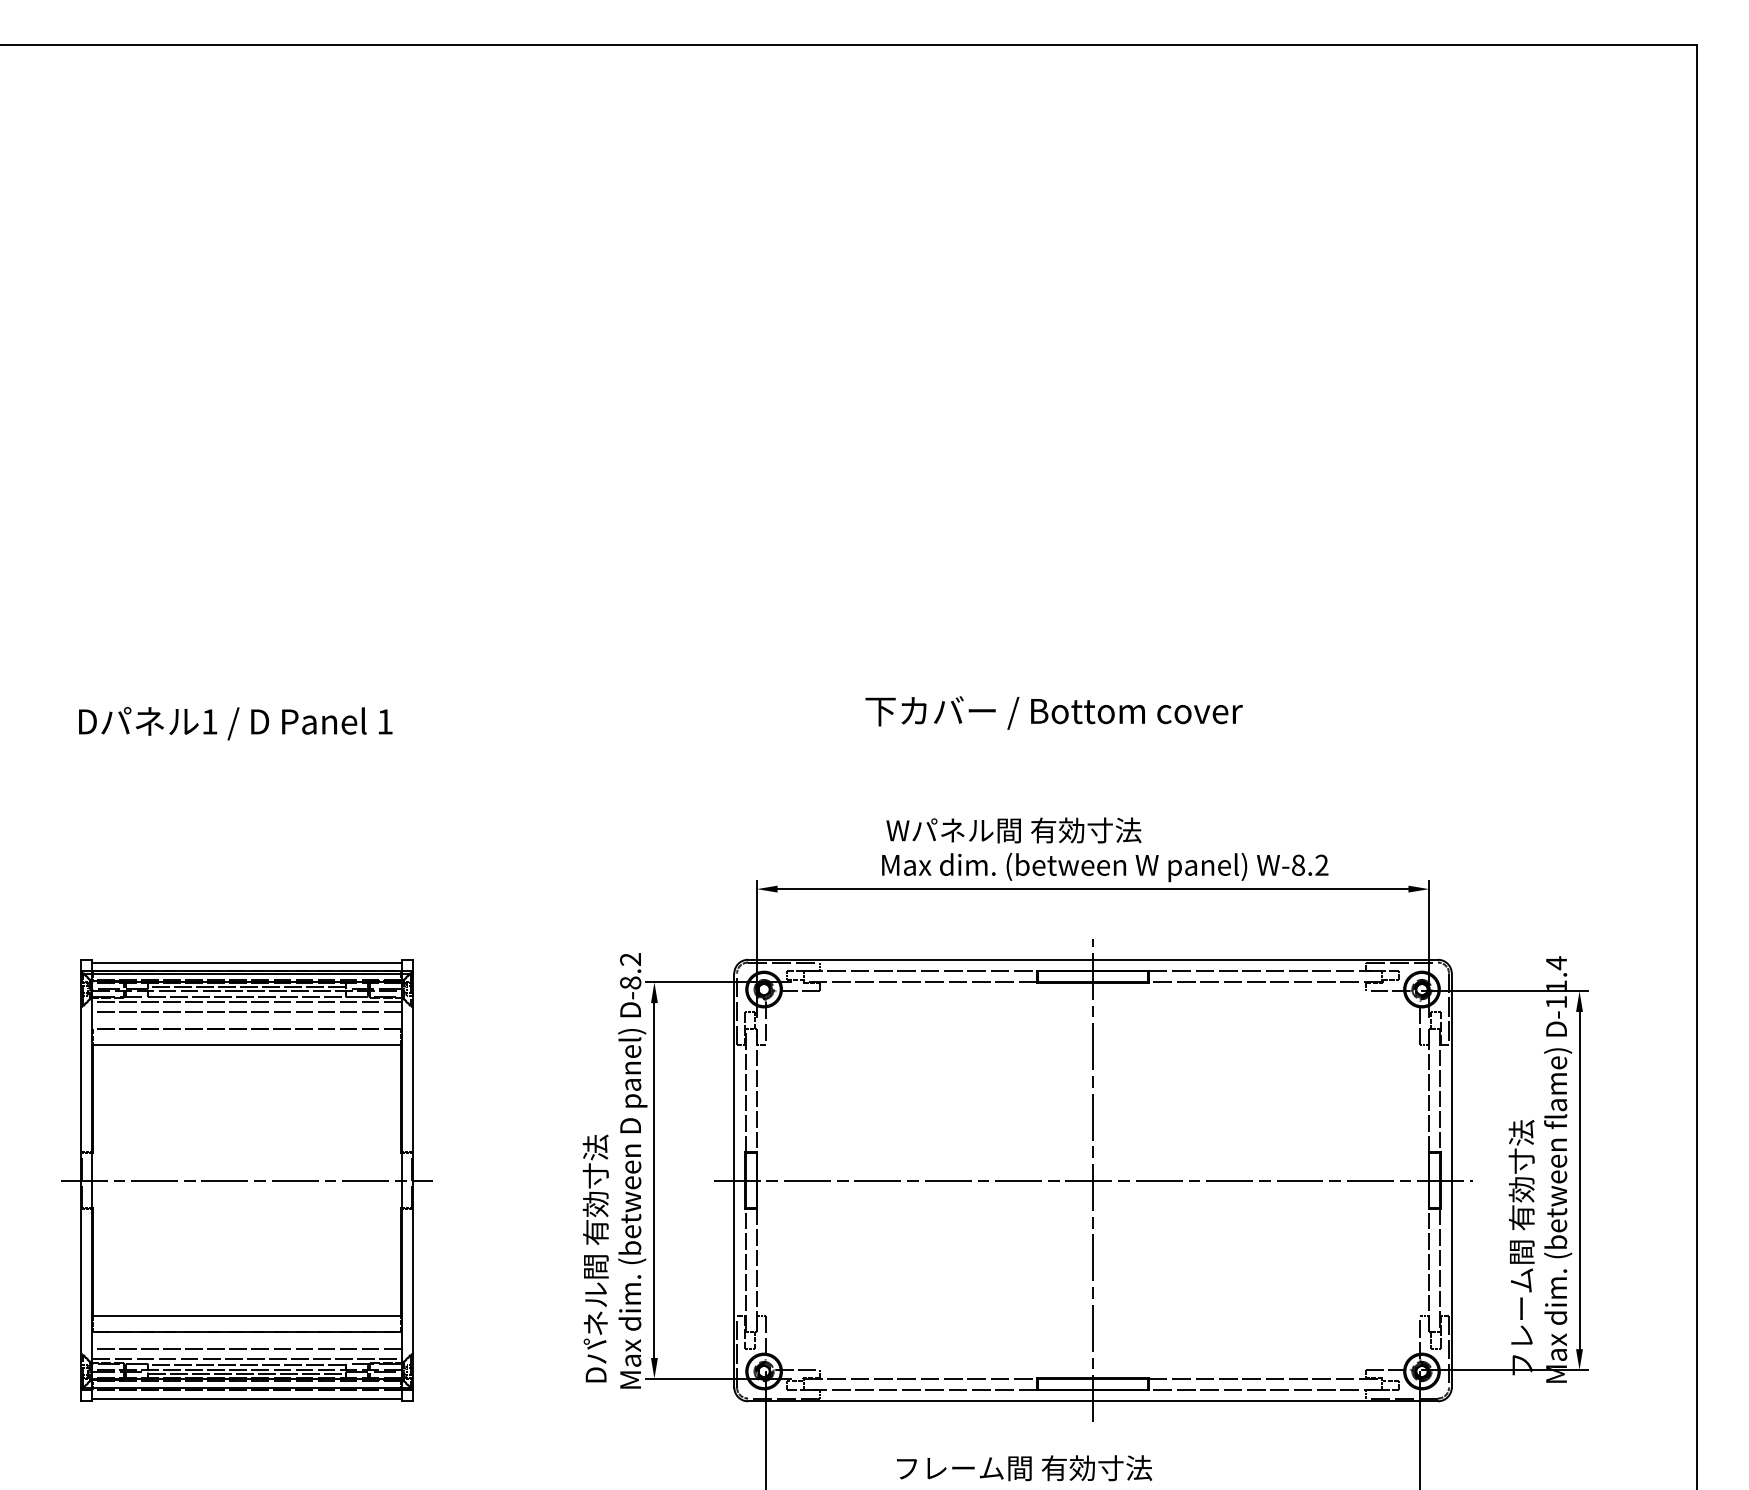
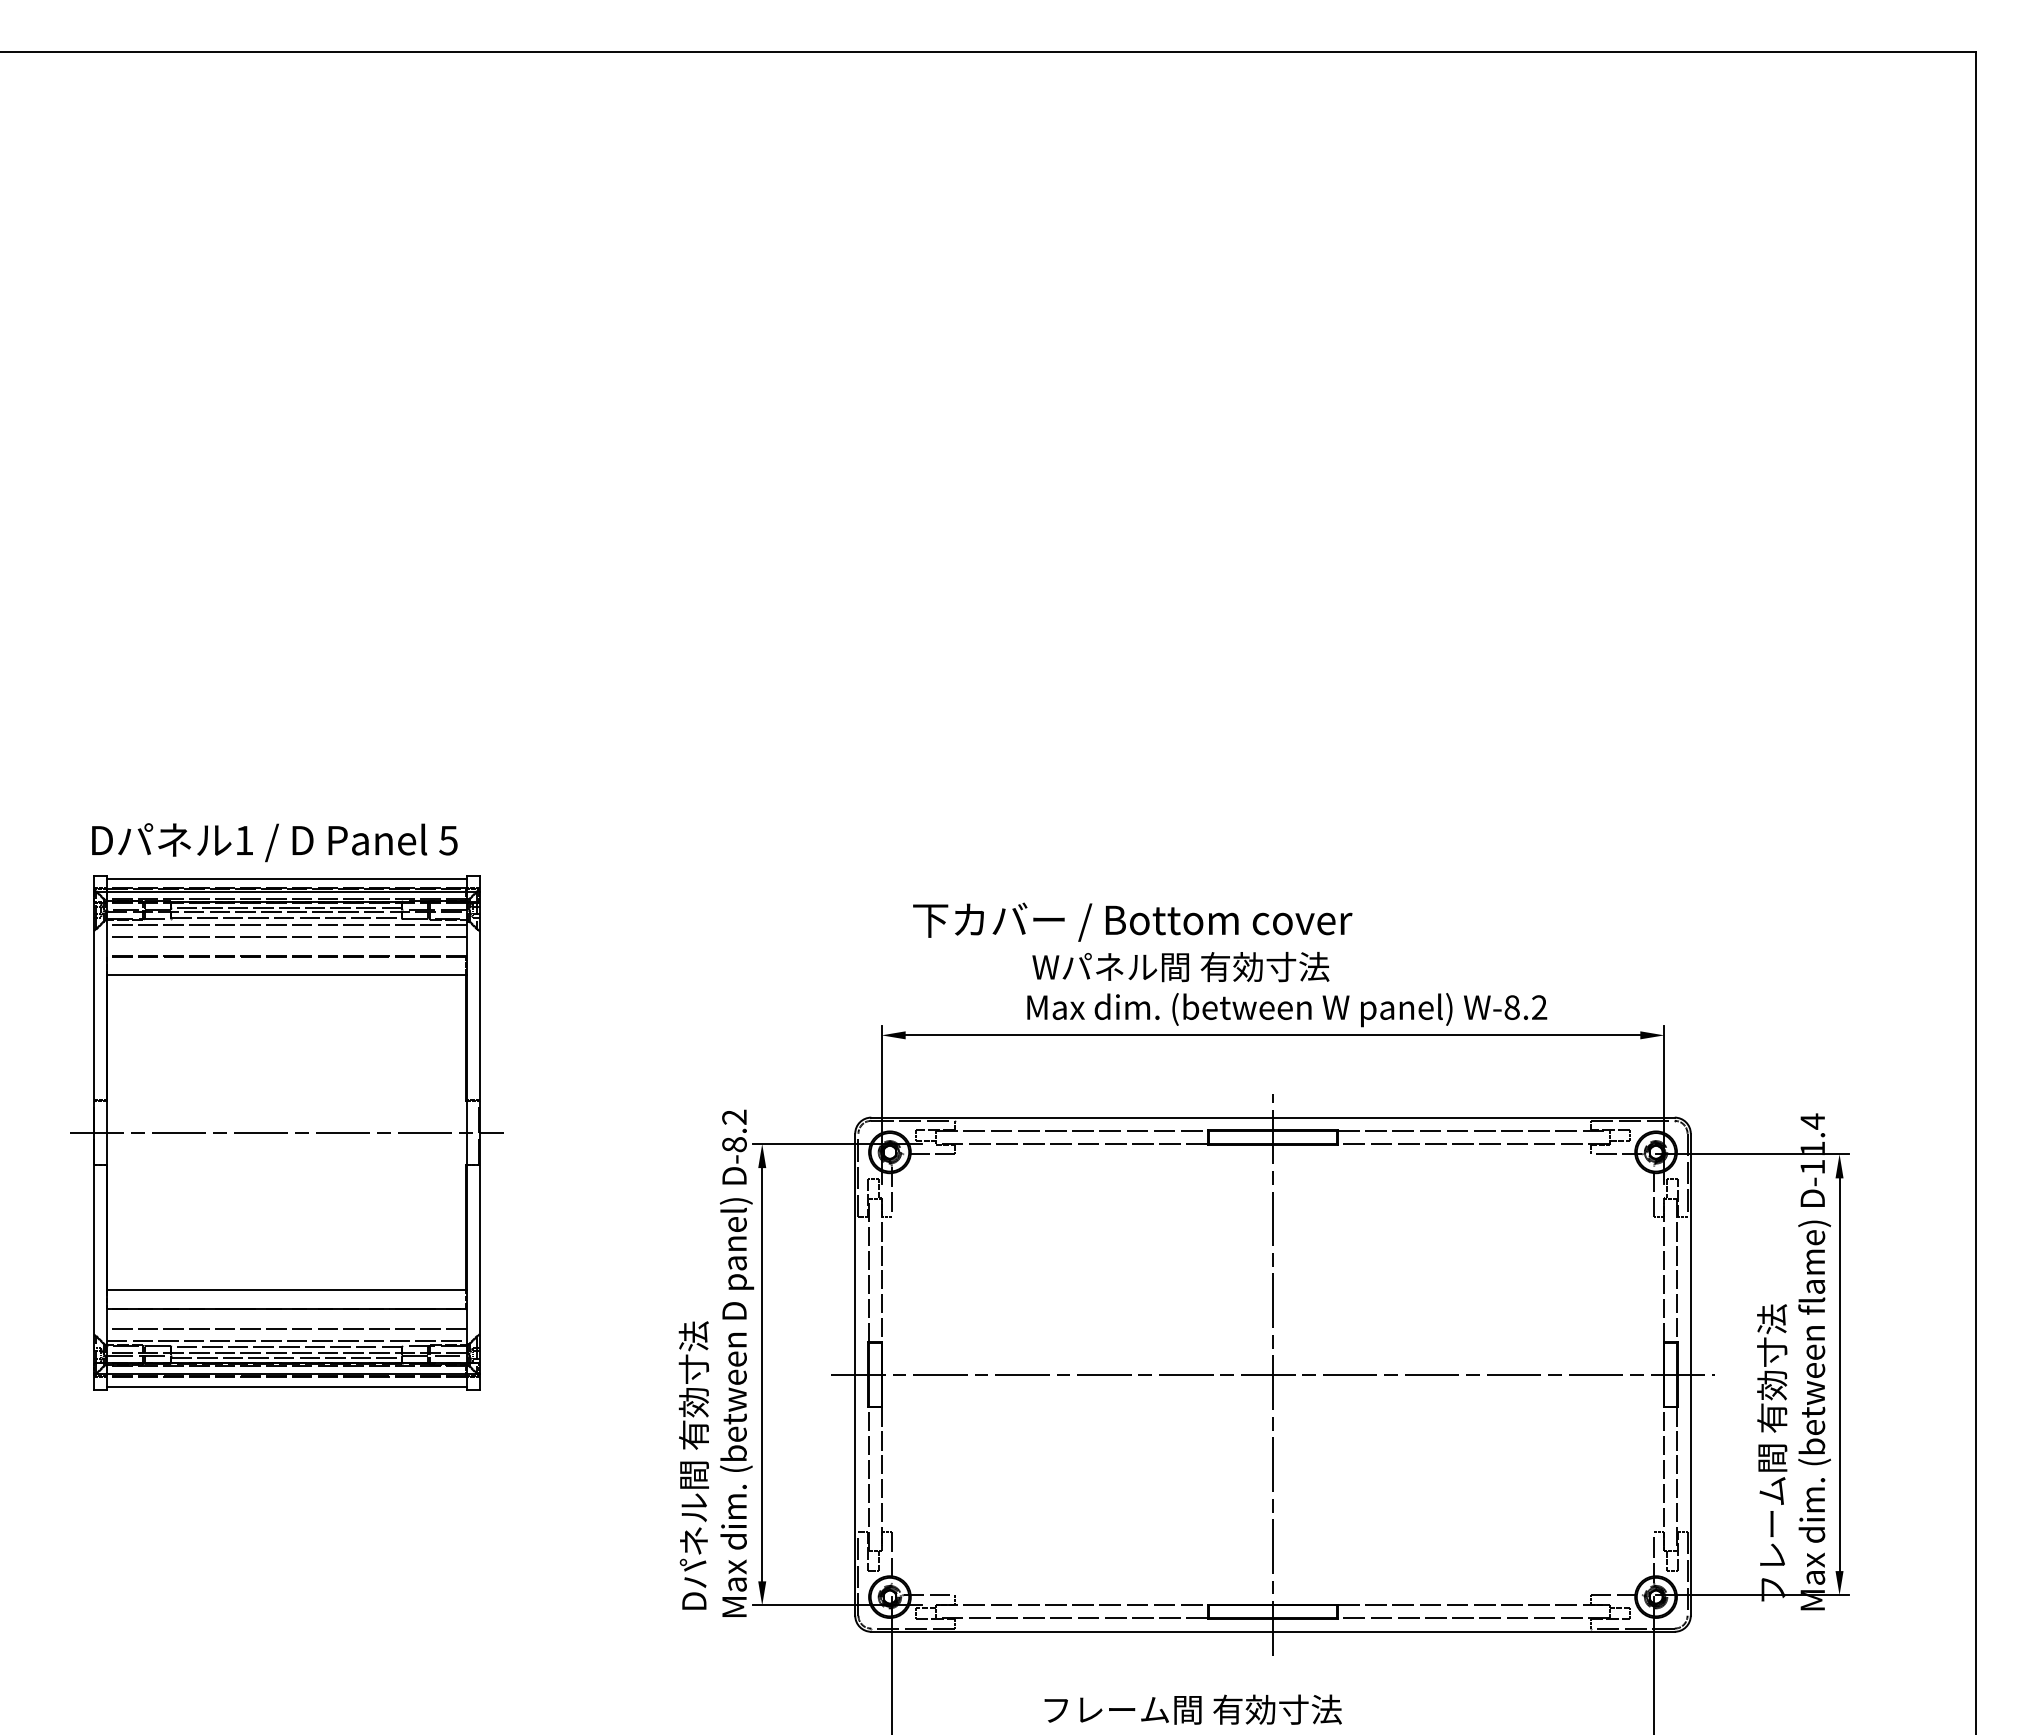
text: (1053, 712) -> (1132, 921), moved
text: (385, 721) -> (448, 840), 1 -> 5
part: (246, 1180) -> (286, 1132), moved

